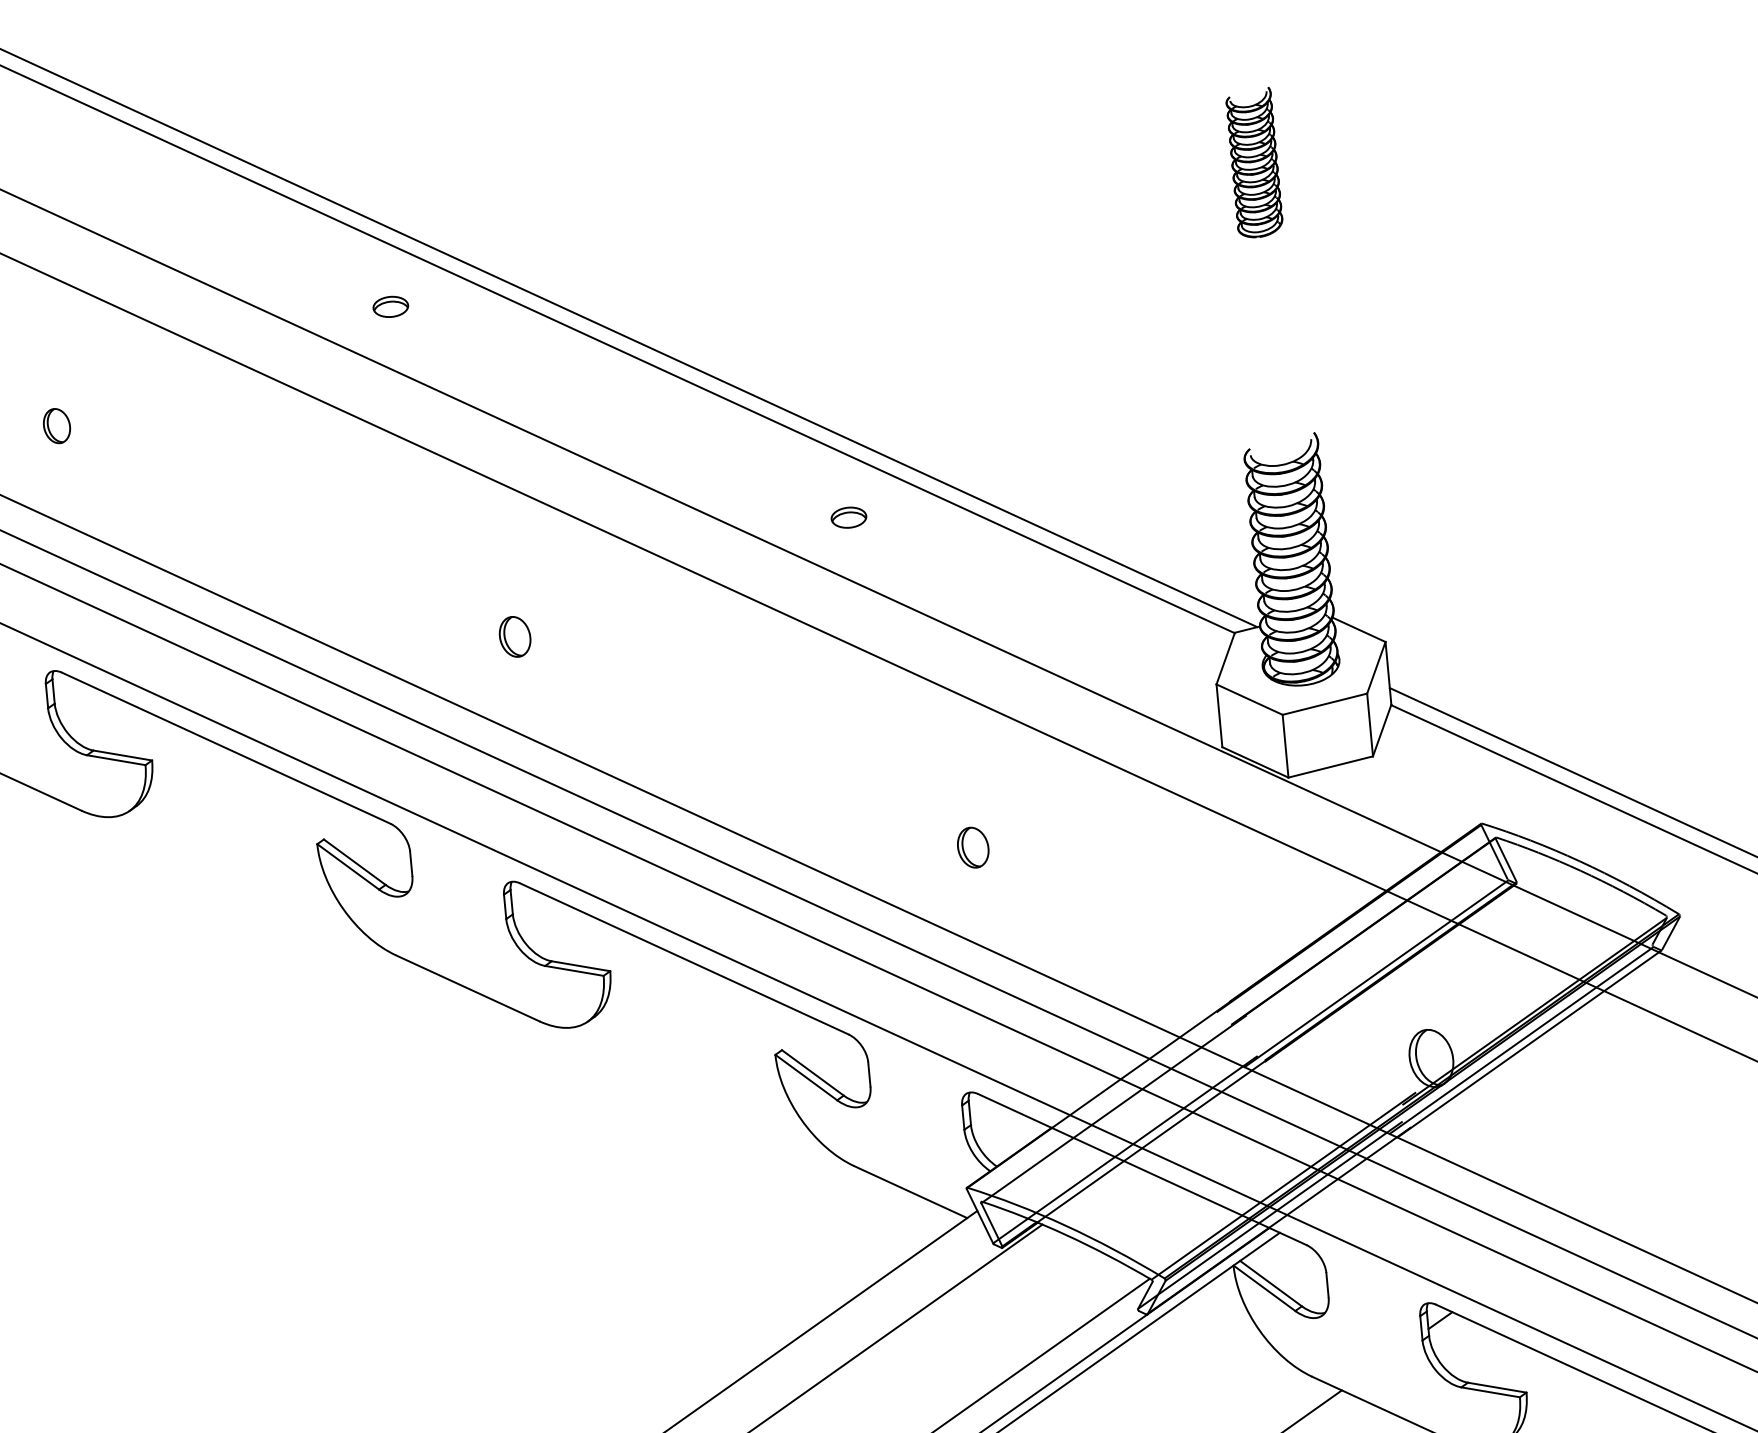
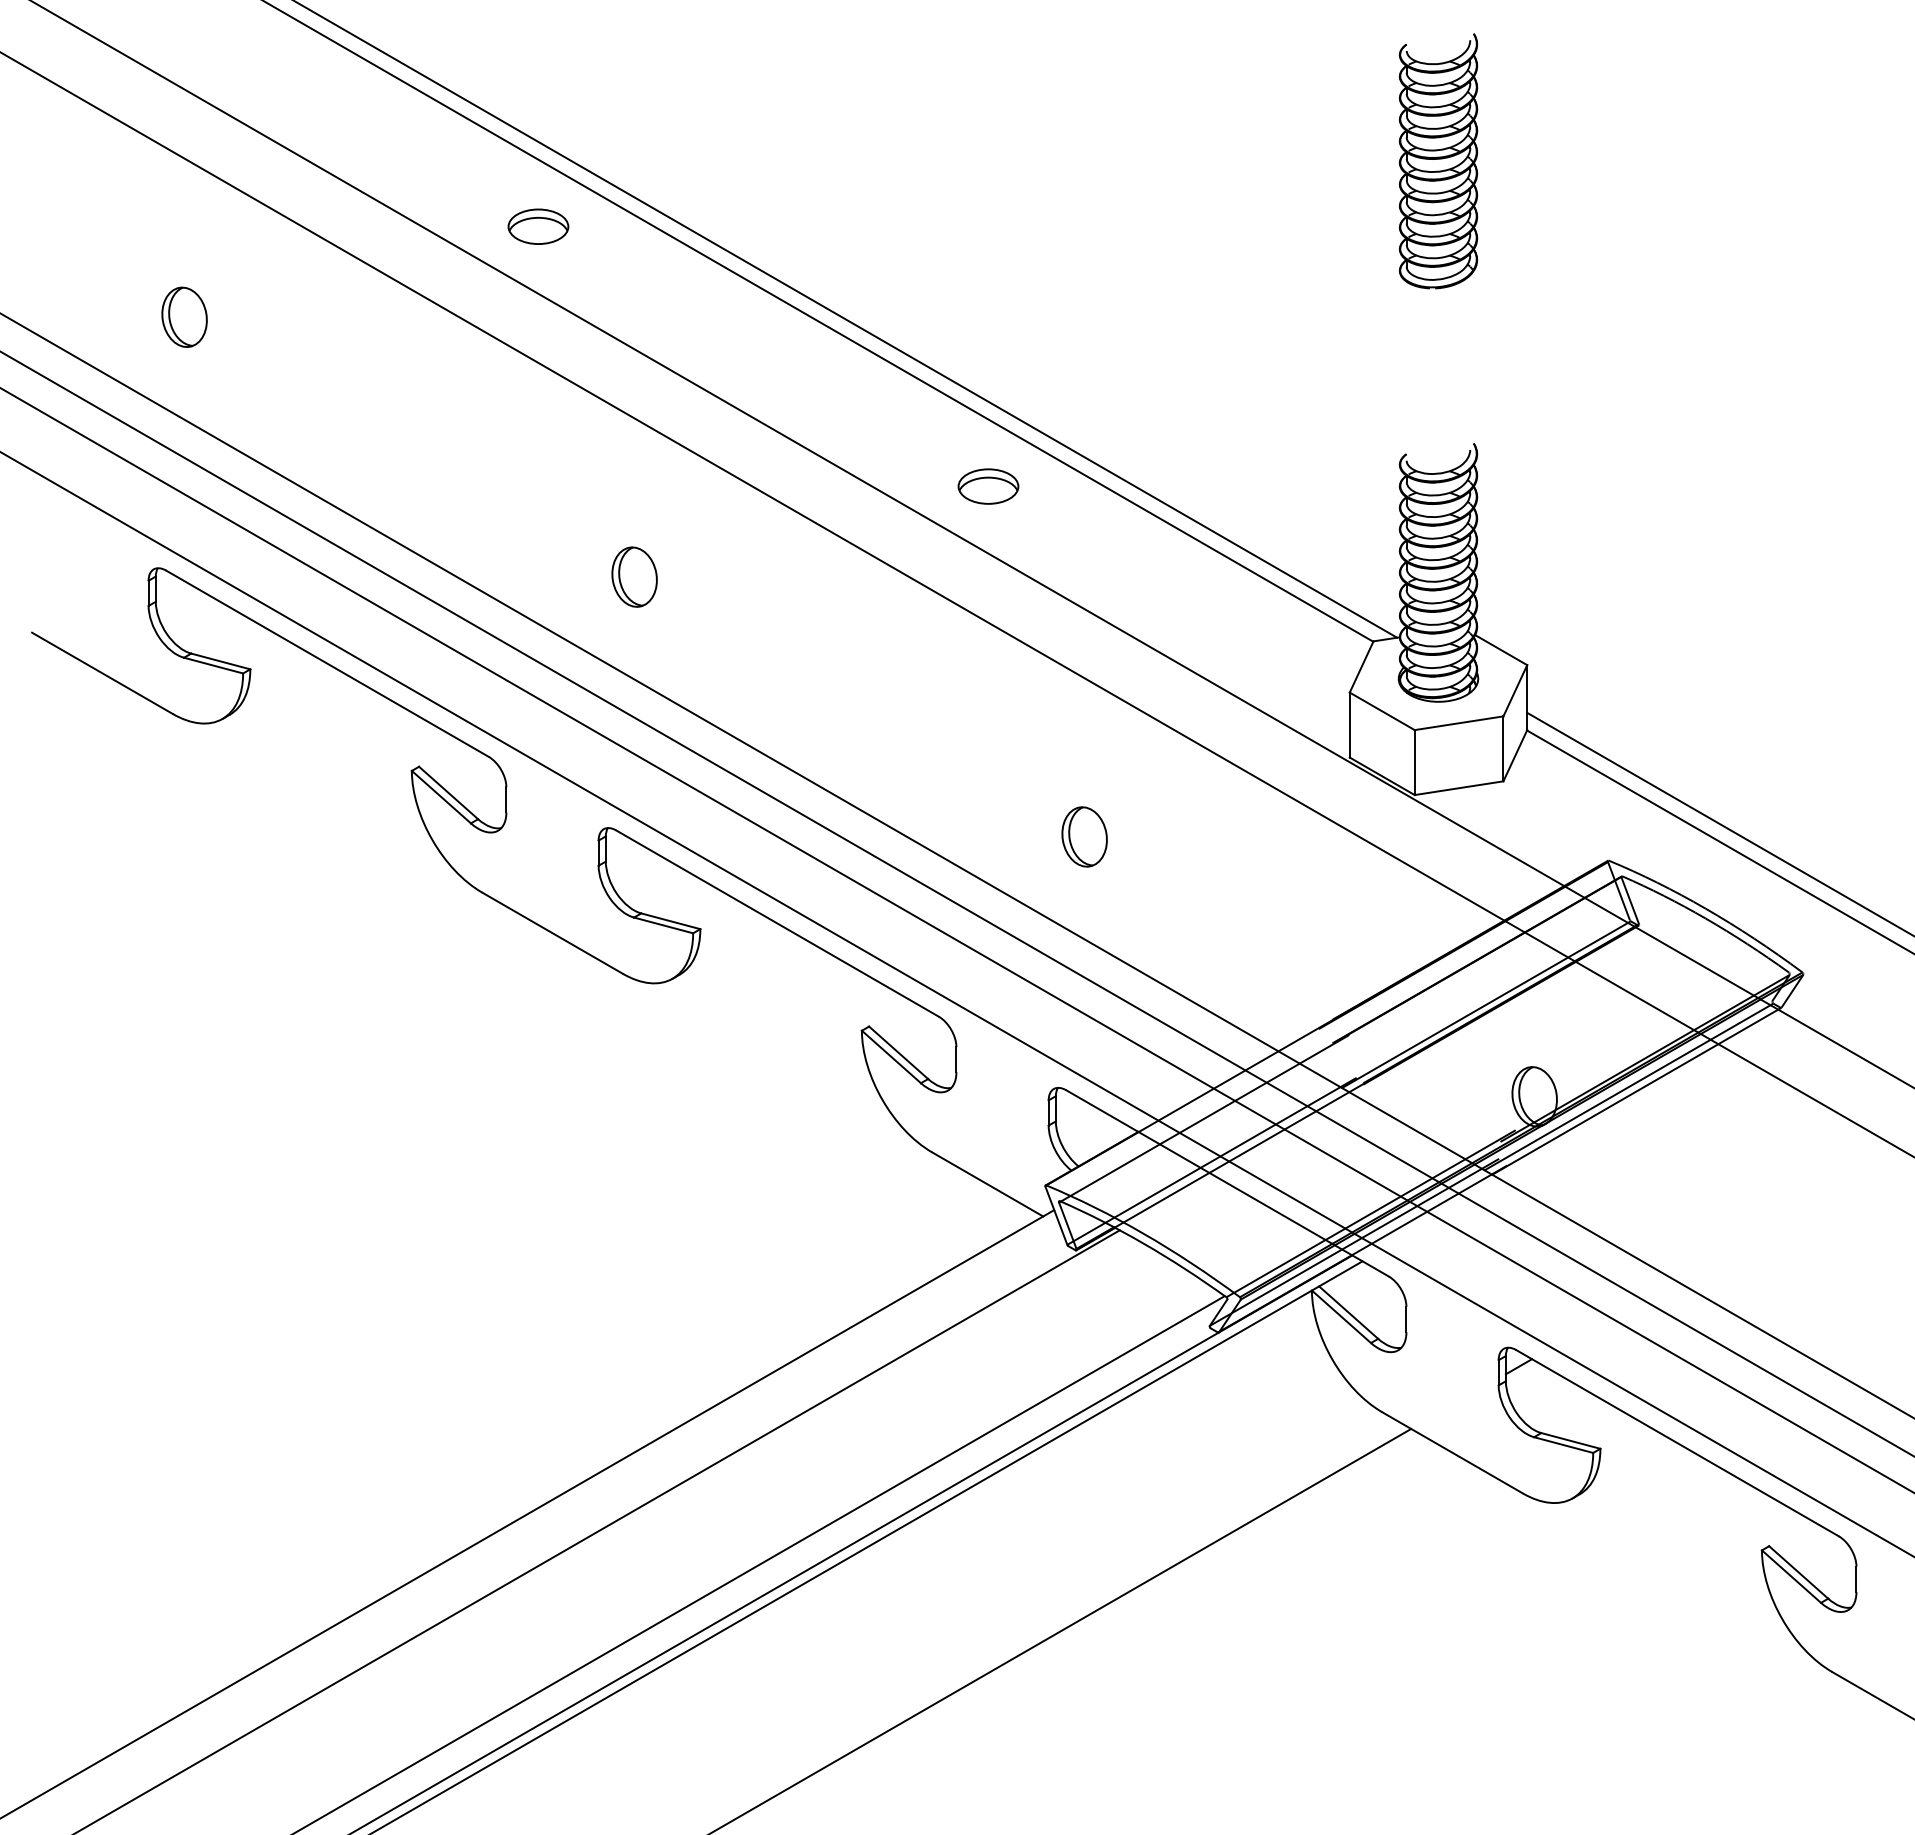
part: (1254, 163) -> (1438, 161), size x1.67
part: (390, 306) -> (538, 226), size x1.67
part: (56, 425) -> (184, 316), size x1.67
part: (848, 517) -> (988, 486), size x1.67
part: (514, 636) -> (634, 576), size x1.43
part: (973, 847) -> (1084, 836), size x1.43

